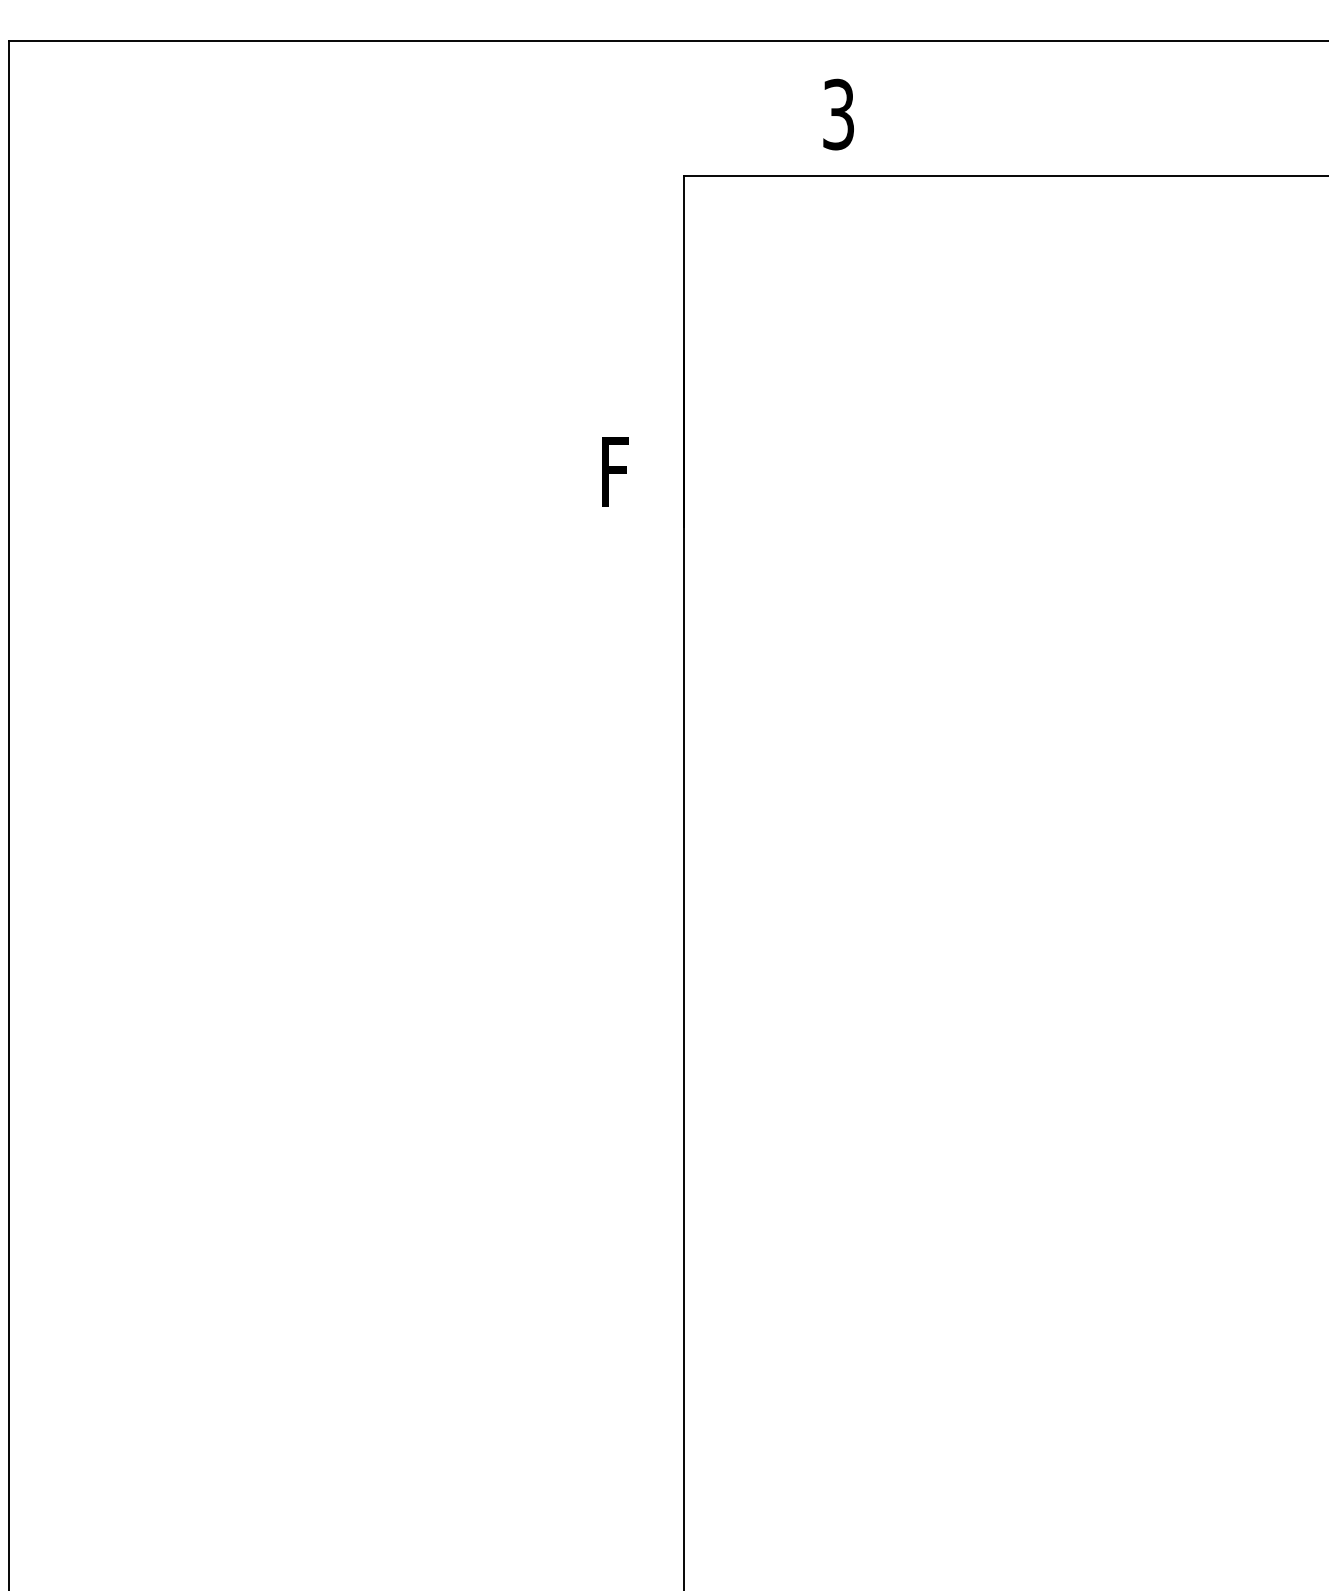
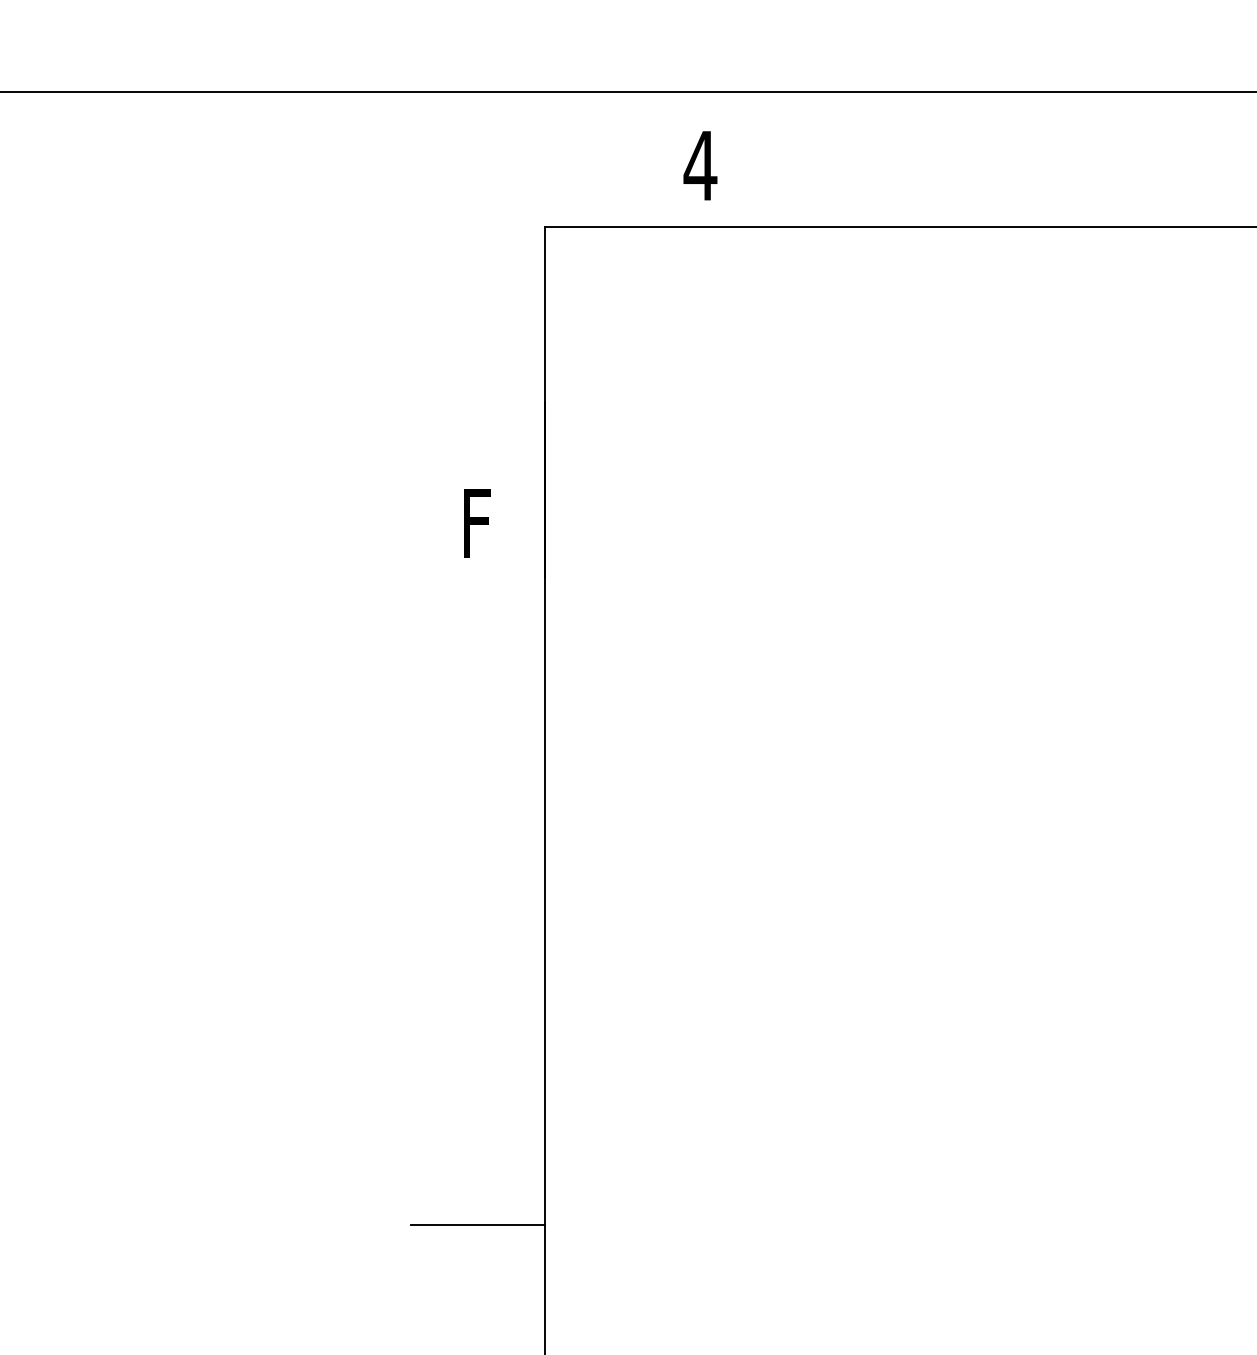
text: (838, 114) -> (700, 165), 3 -> 4
line: (615, 1174) -> (477, 1225), added

